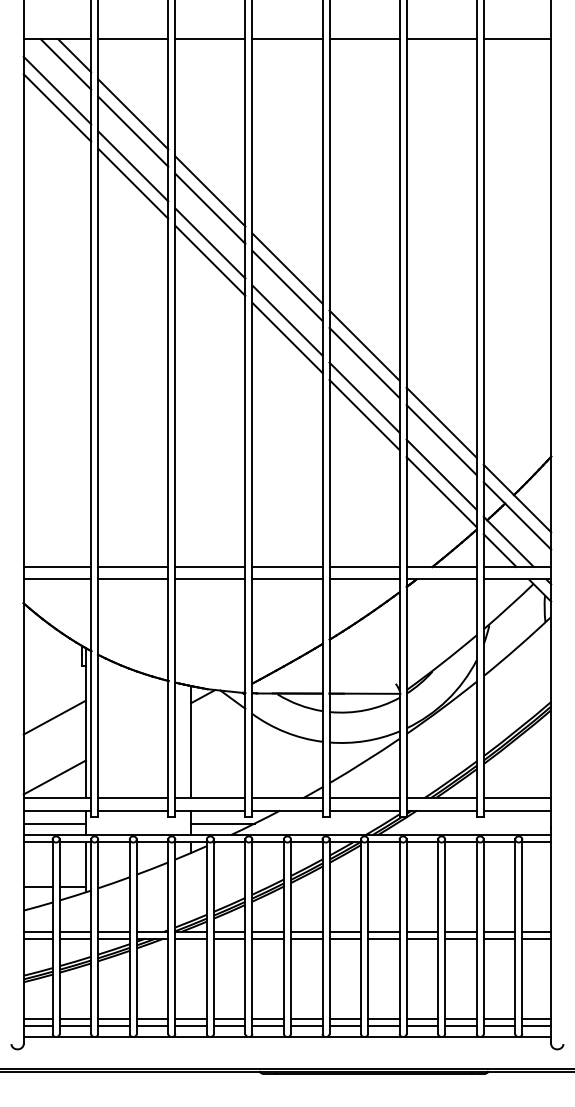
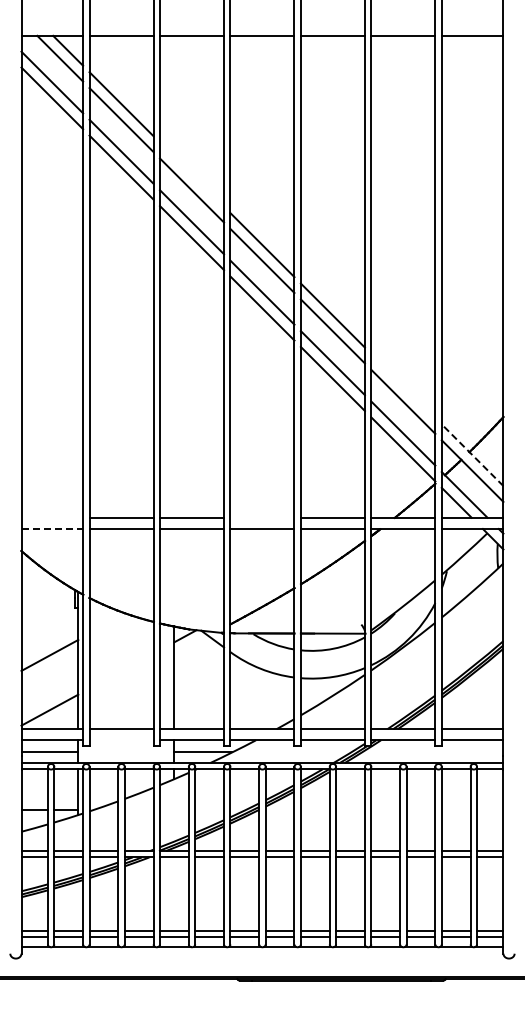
line: (209, 191) -> (191, 174), removed
line: (441, 423) -> (403, 386), removed
line: (517, 498) -> (472, 455), solid -> dashed
line: (57, 566) -> (52, 517), removed
line: (287, 566) -> (262, 517), removed
line: (57, 579) -> (52, 529), solid -> dashed
line: (133, 810) -> (121, 740), removed

